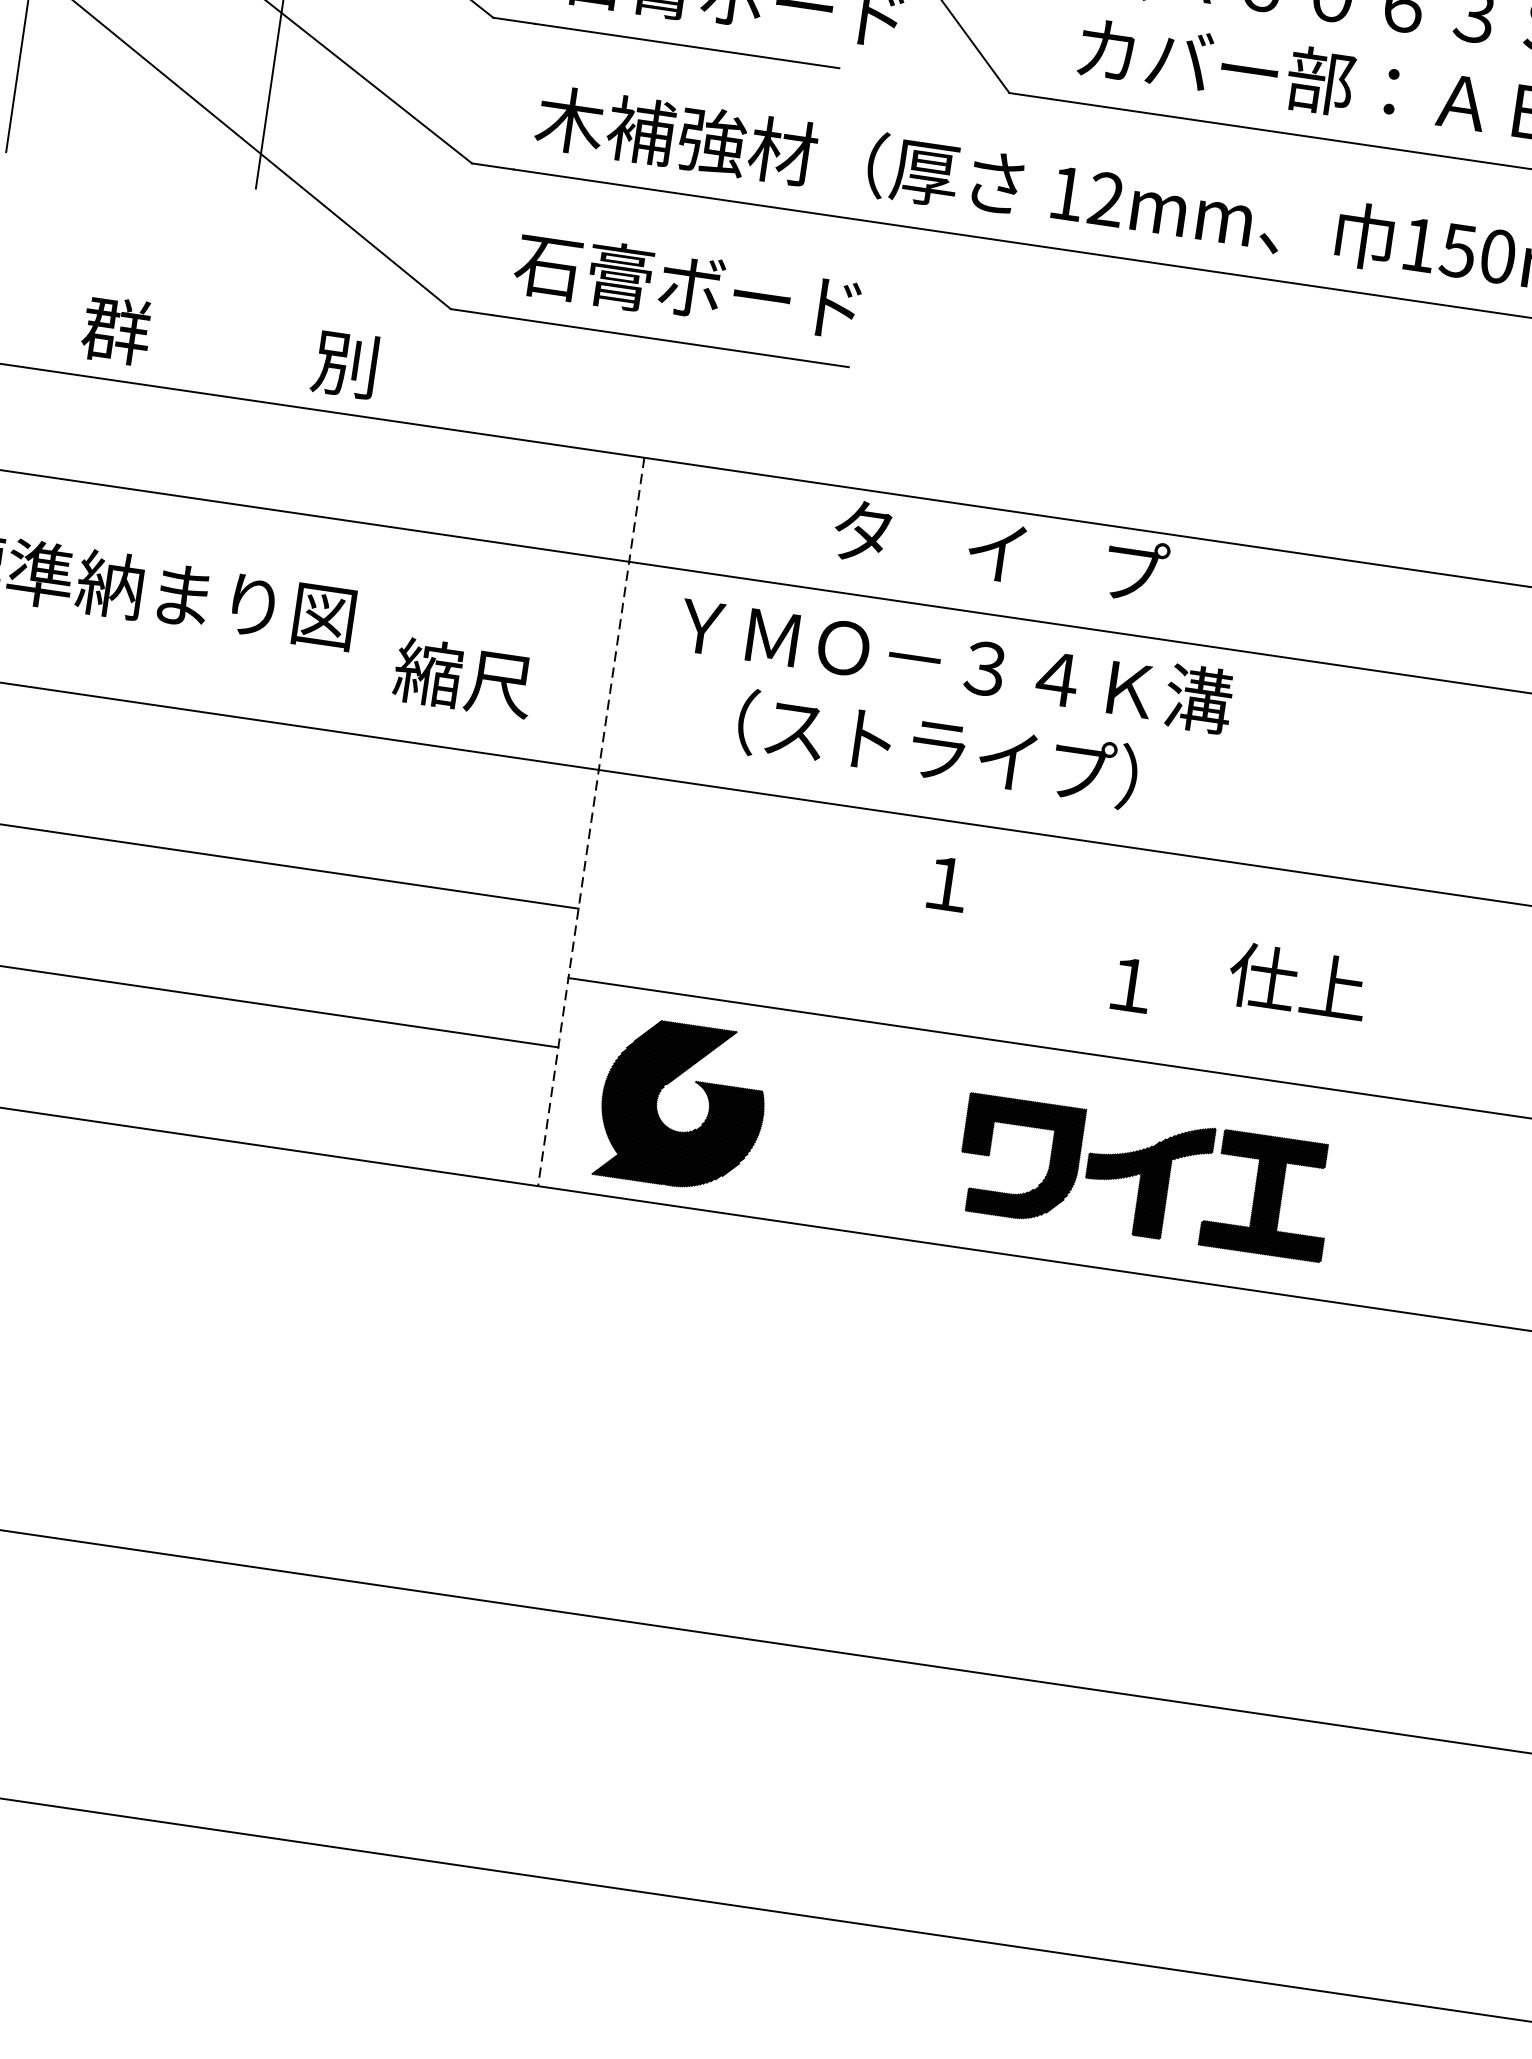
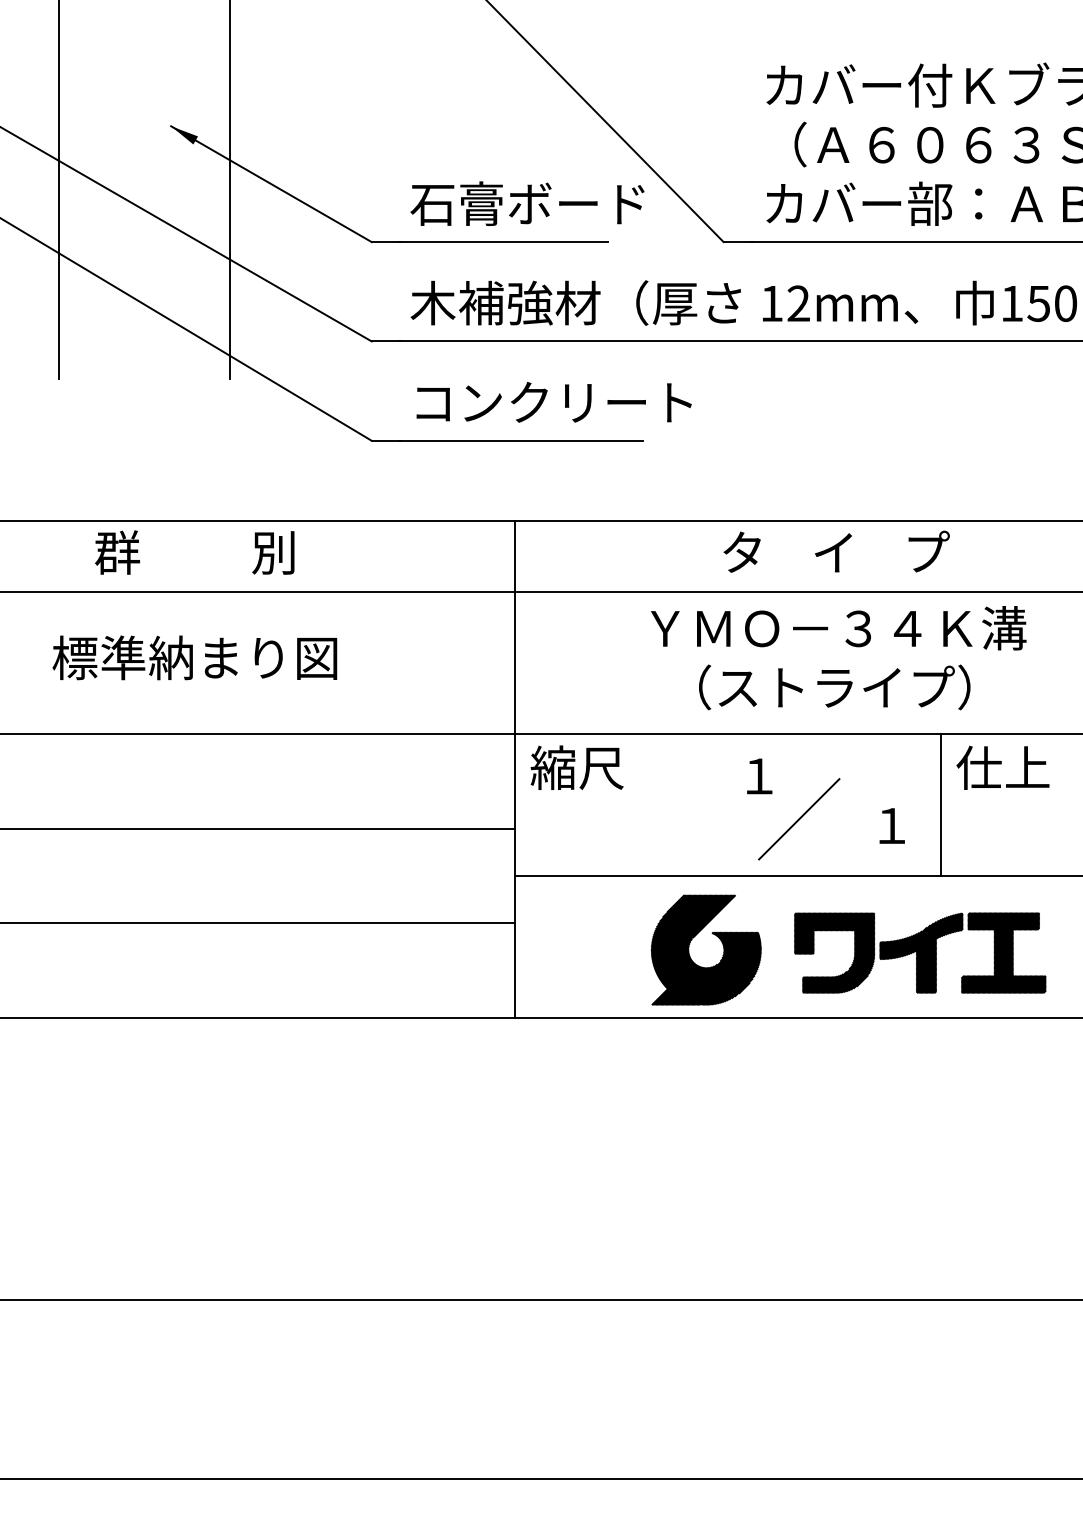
text: (721, 291) -> (550, 402), 石膏ボード -> コンクリート
text: (229, 346) -> (194, 552), moved
text: (1000, 550) -> (836, 551), moved
text: (462, 677) -> (576, 767), moved
text: (949, 707) -> (838, 658), moved
line: (591, 823) -> (515, 770), dashed -> solid
line: (997, 955) -> (799, 819), added
line: (1208, 965) -> (941, 805), added
text: (1297, 981) -> (1002, 767), moved
part: (698, 1086) -> (714, 935), moved

